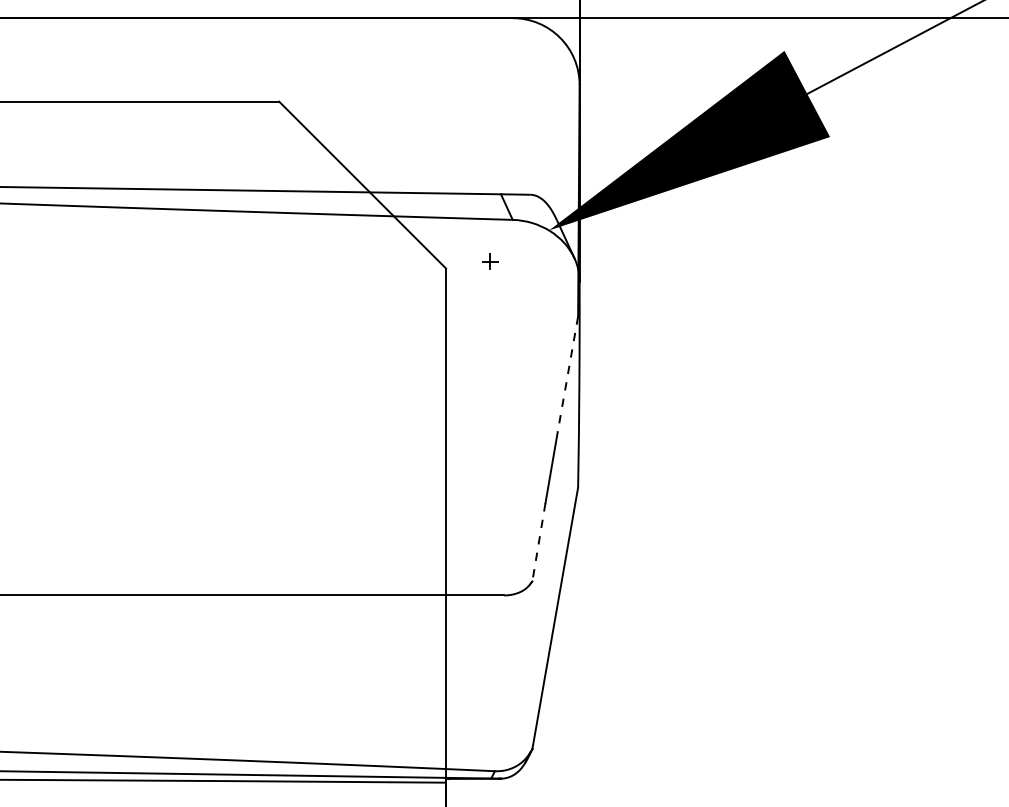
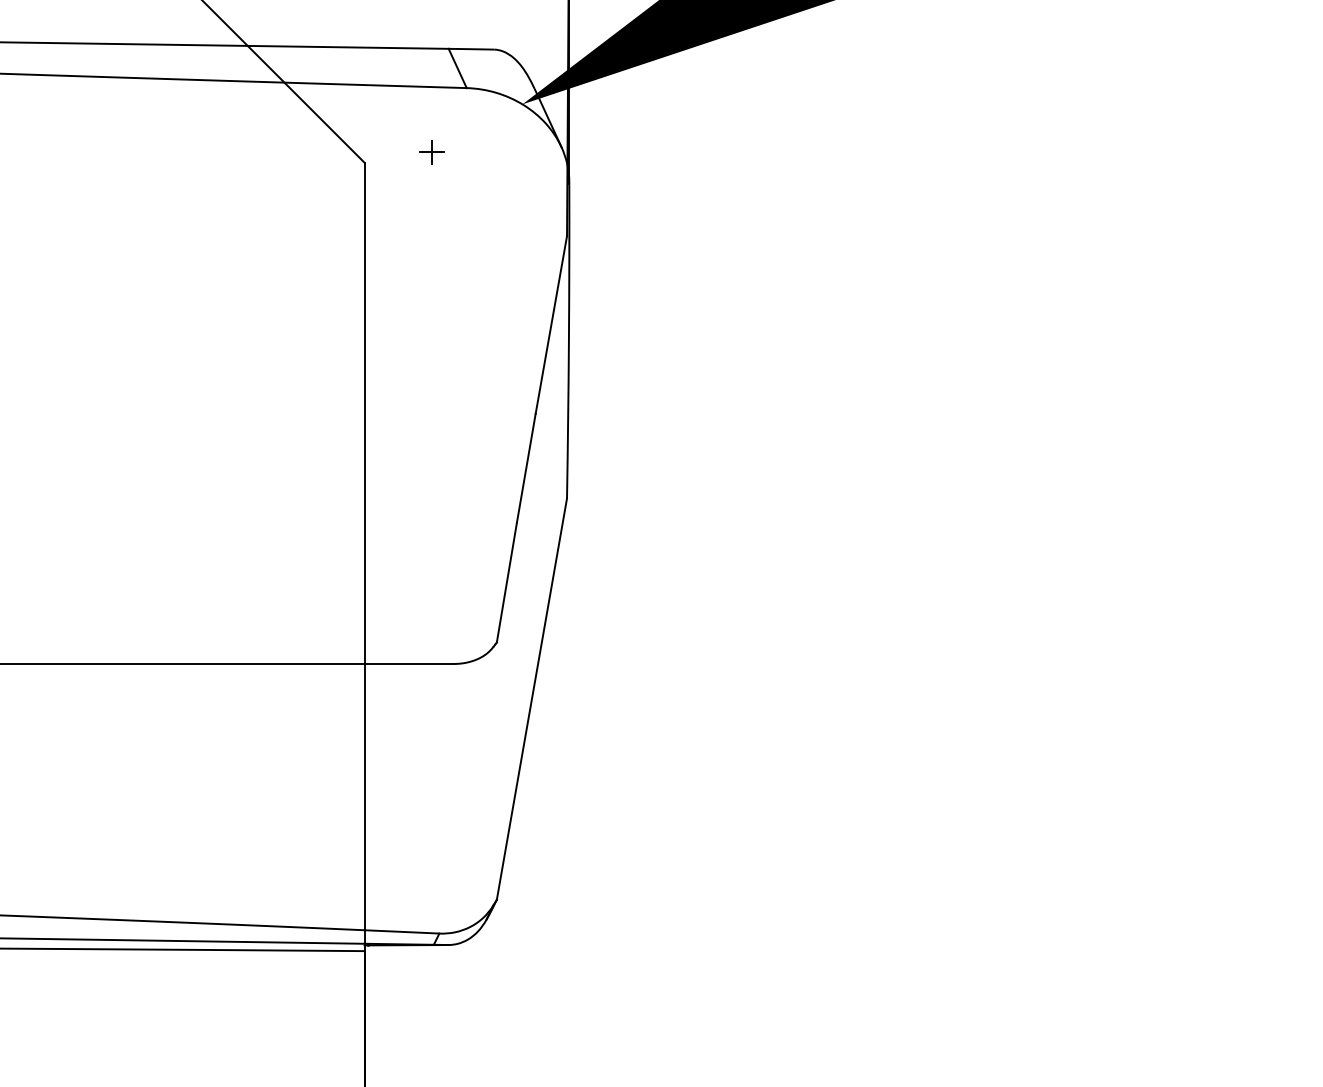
line: (567, 374) -> (550, 325), dashed -> solid
line: (538, 542) -> (506, 582), dashed -> solid

